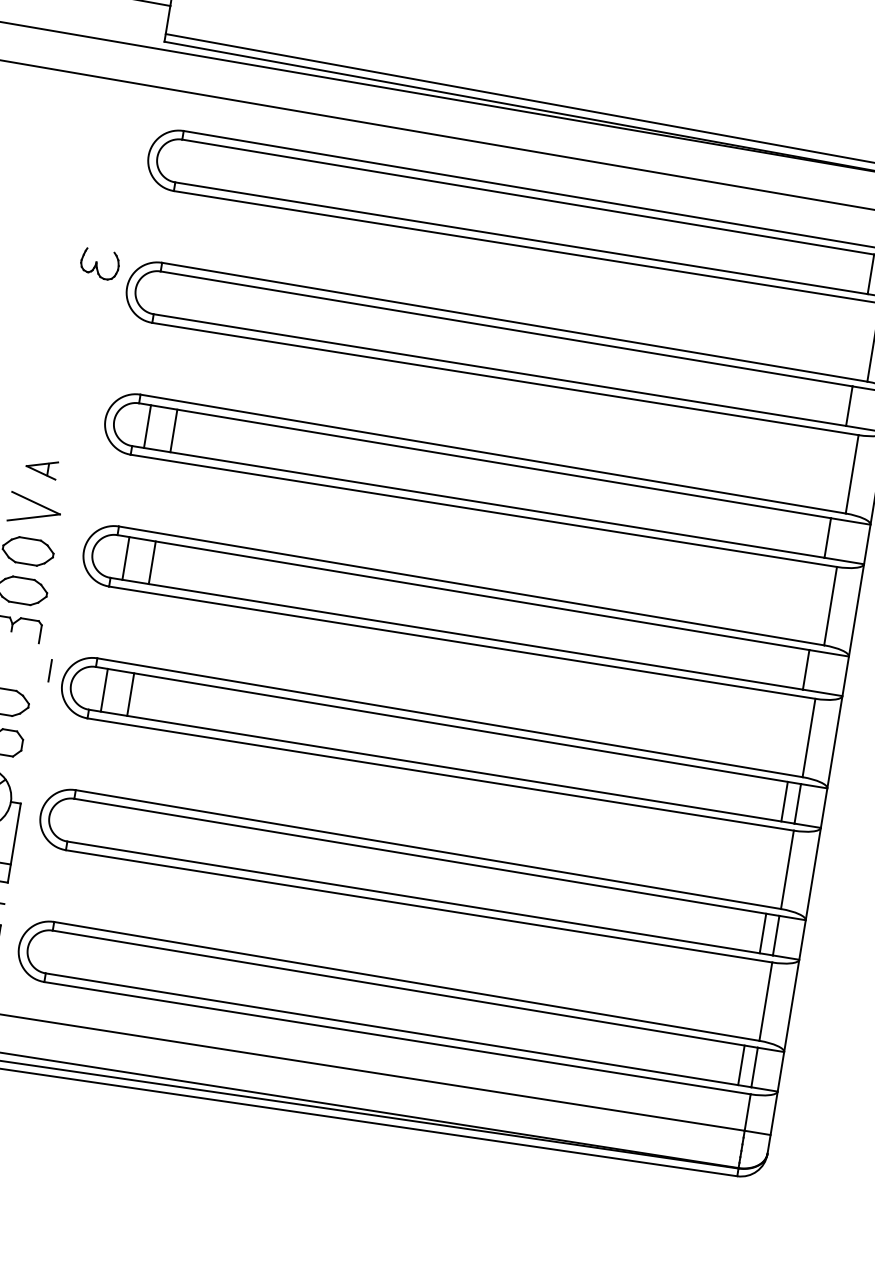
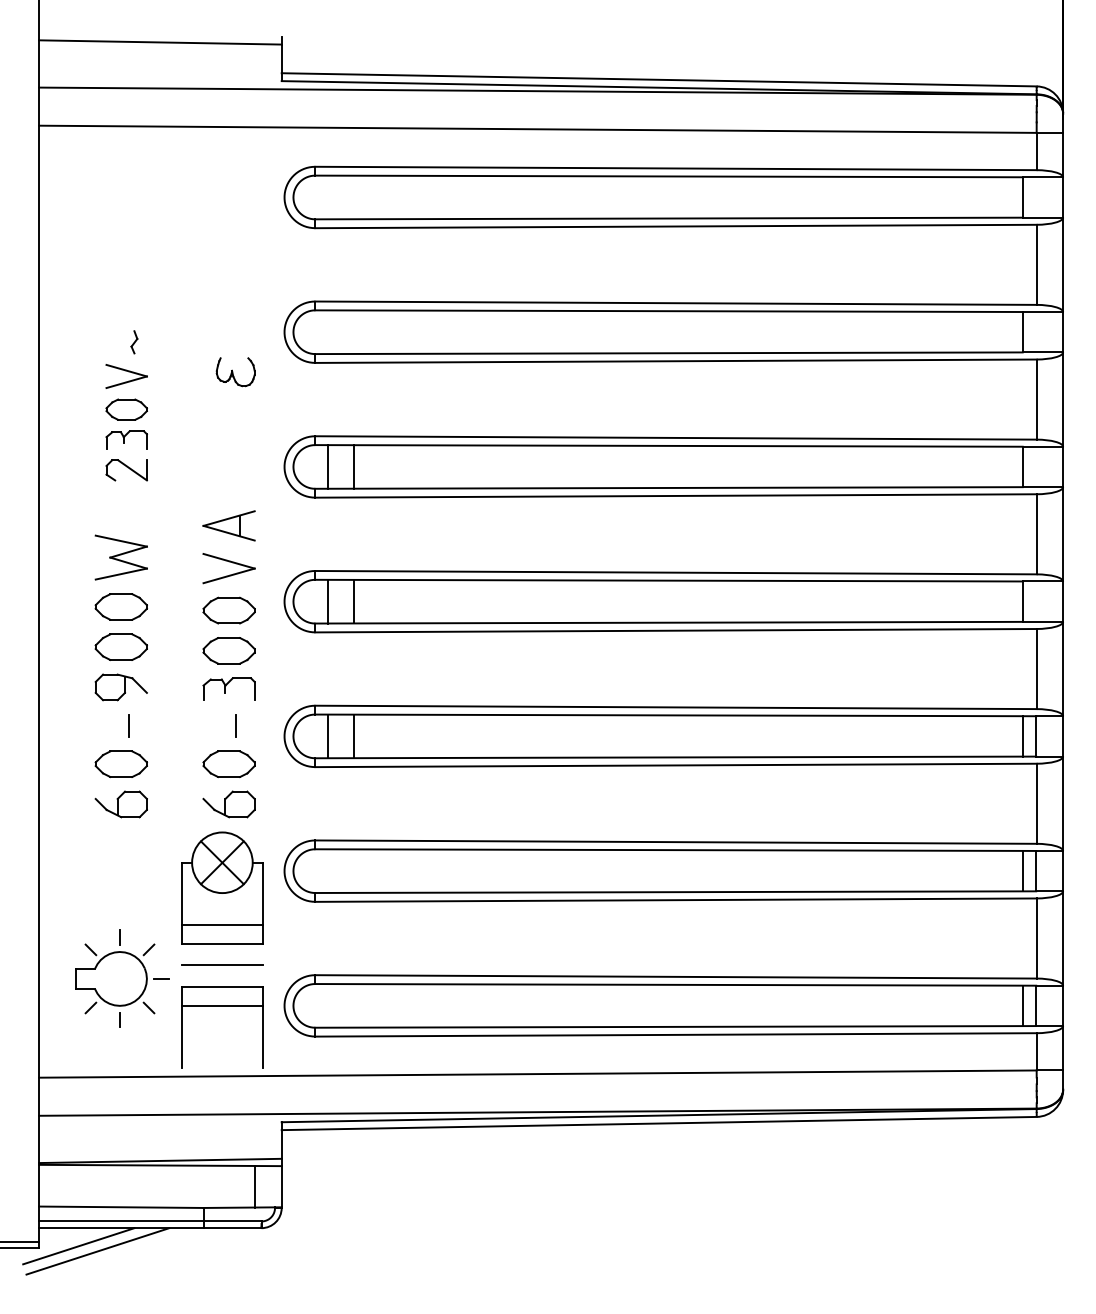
part: (99, 264) -> (235, 372), moved
part: (41, 468) -> (228, 525), size x1.67
line: (49, 670) -> (235, 725), moved

